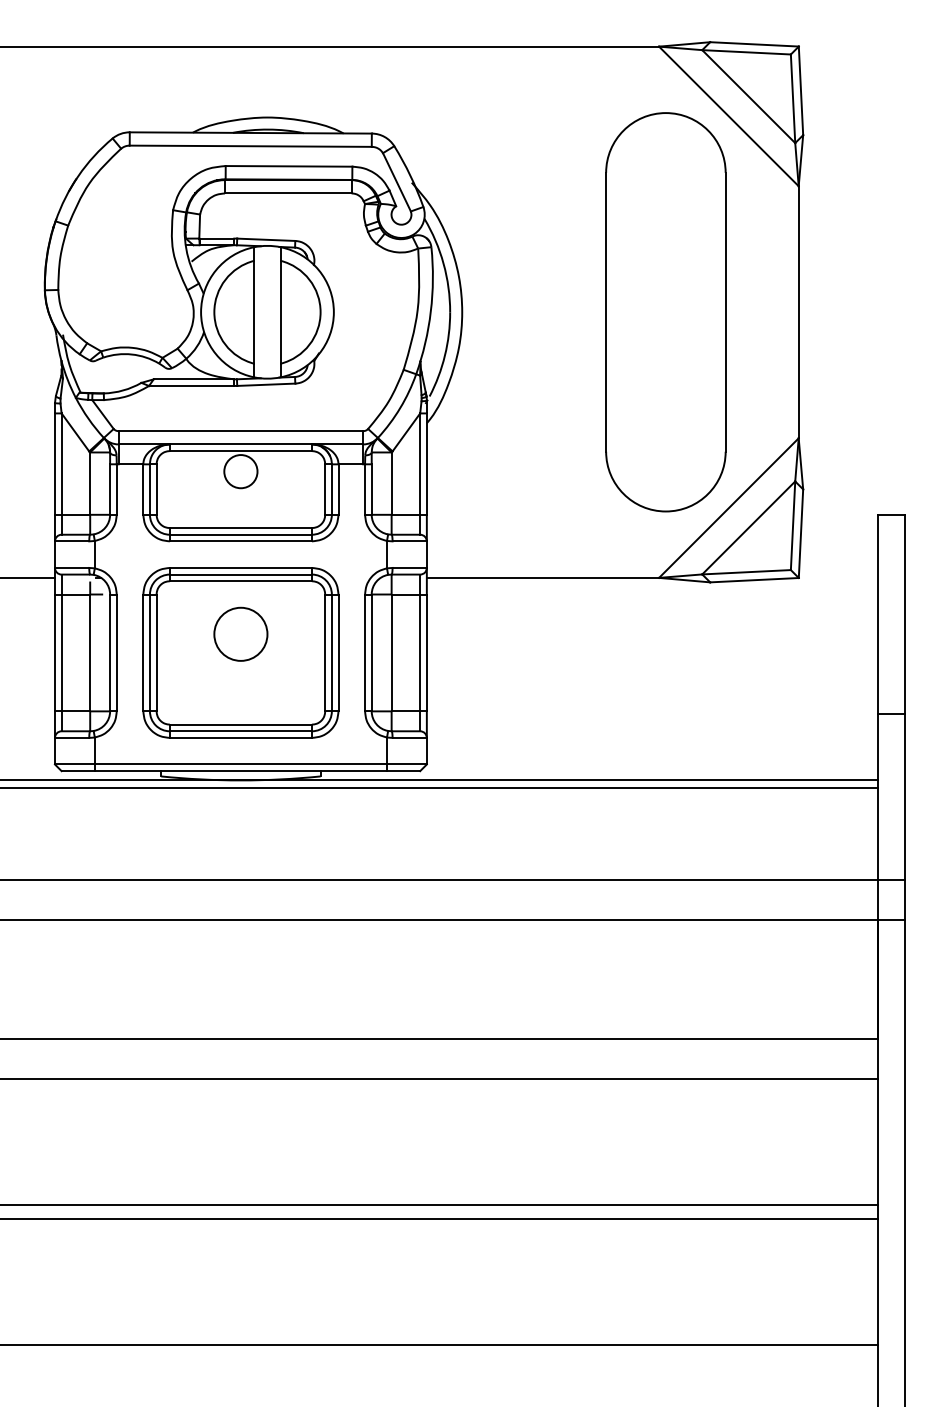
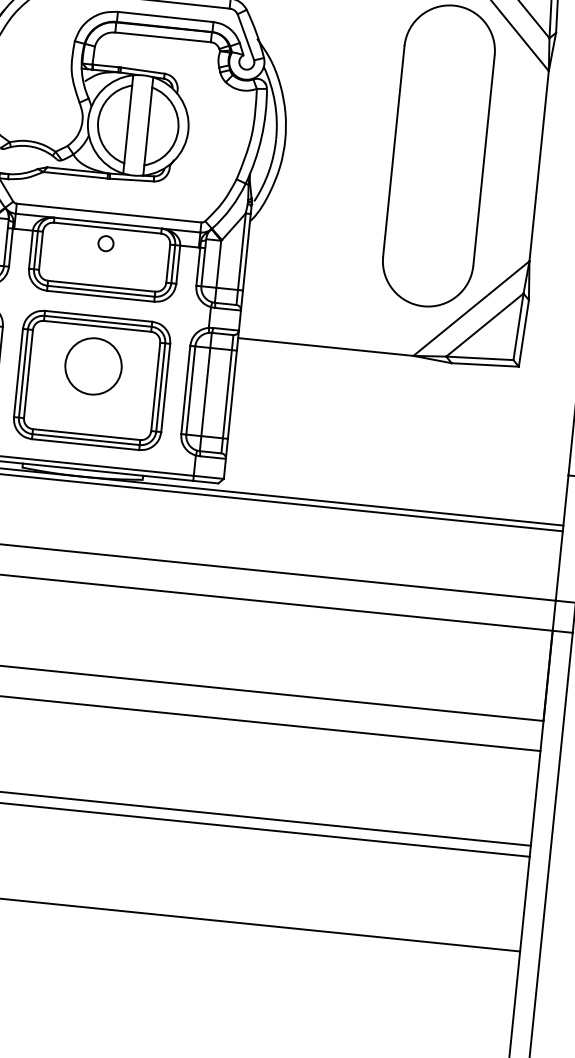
circle: (240, 471) -> (105, 243), size x0.6
circle: (240, 633) -> (93, 365), size x1.4

